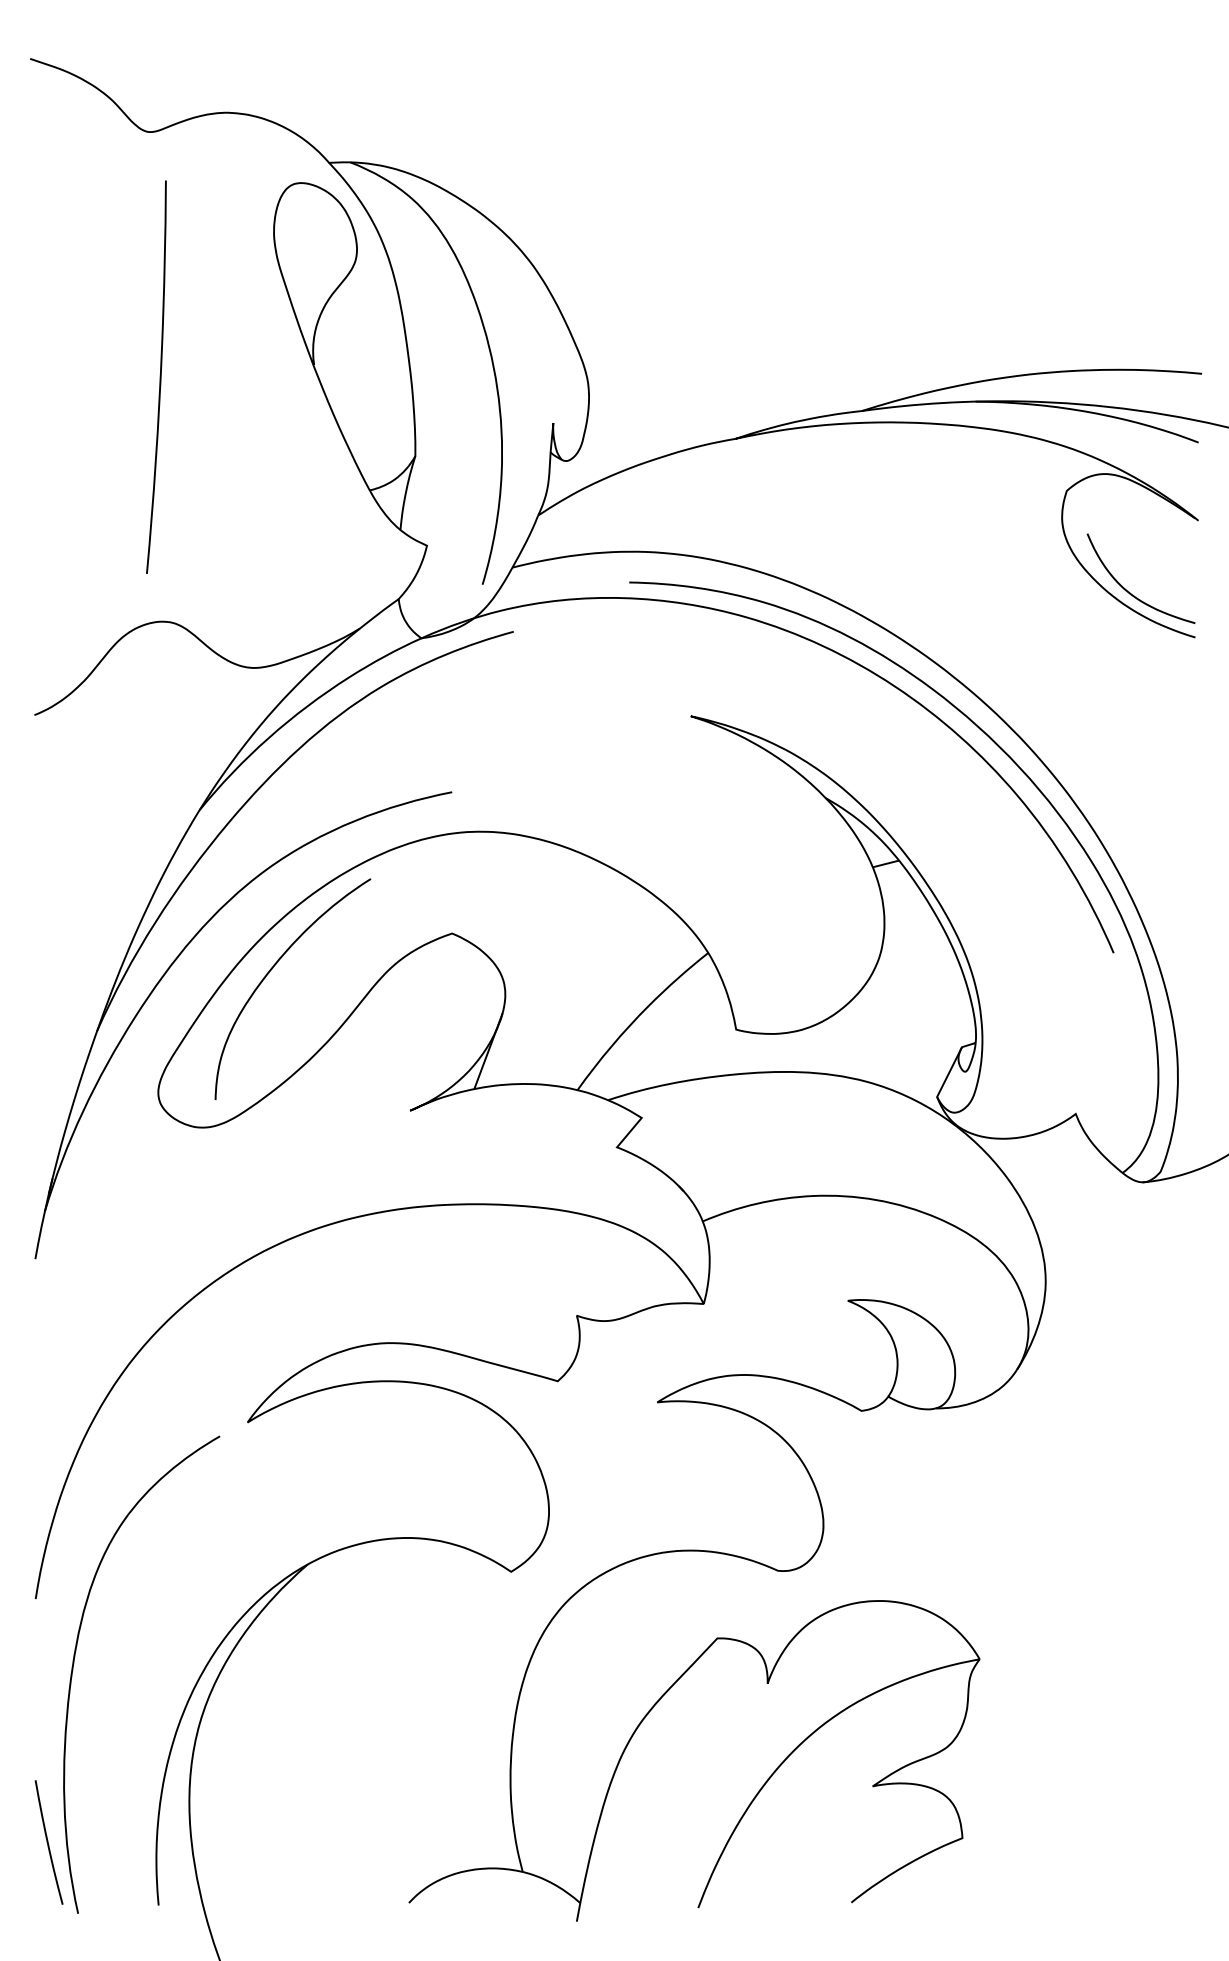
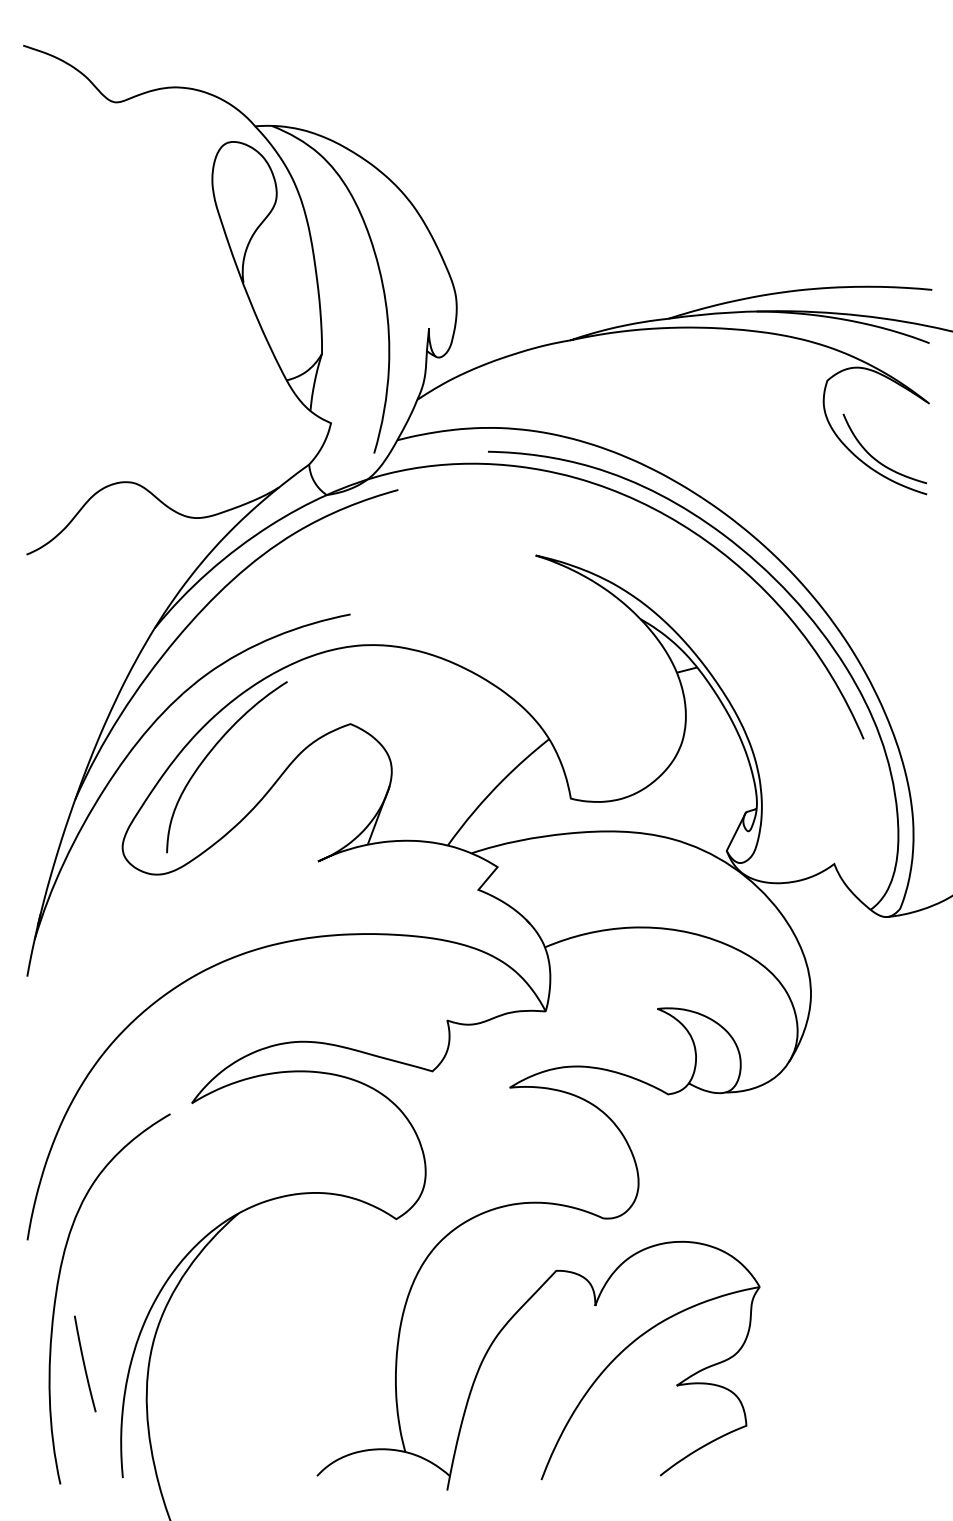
curve: (159, 376) -> (123, 291), removed
curve: (48, 1842) -> (84, 1363), moved

